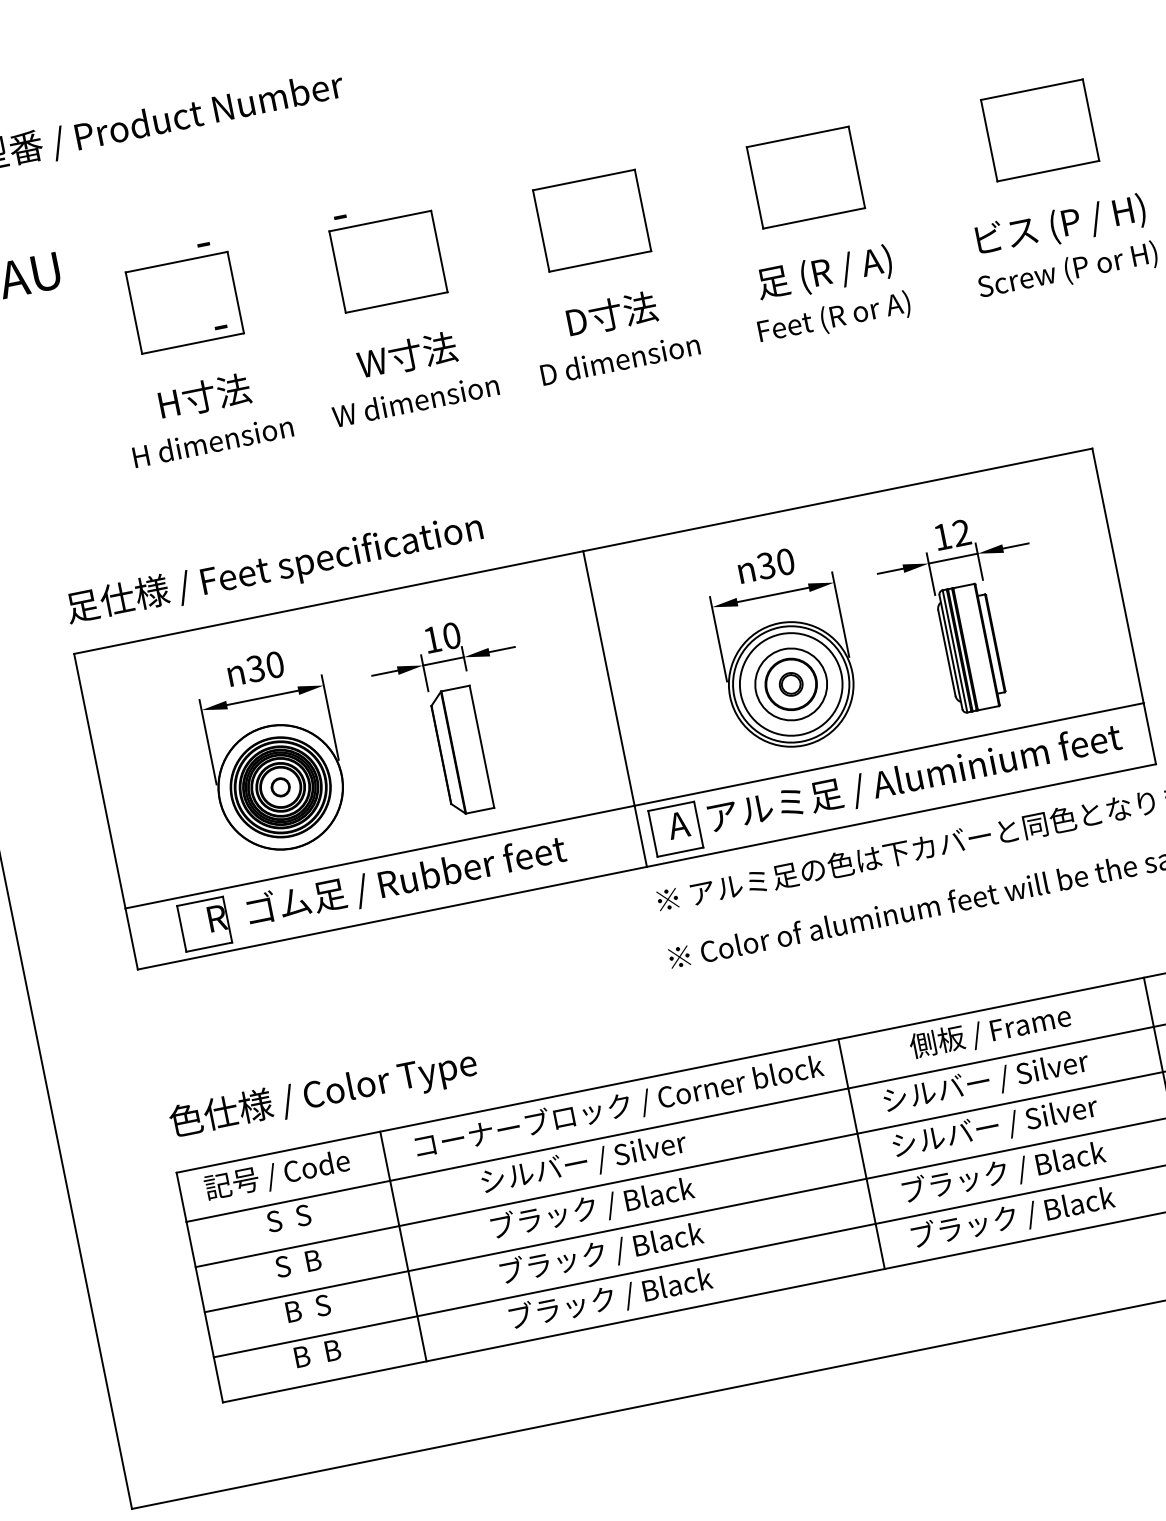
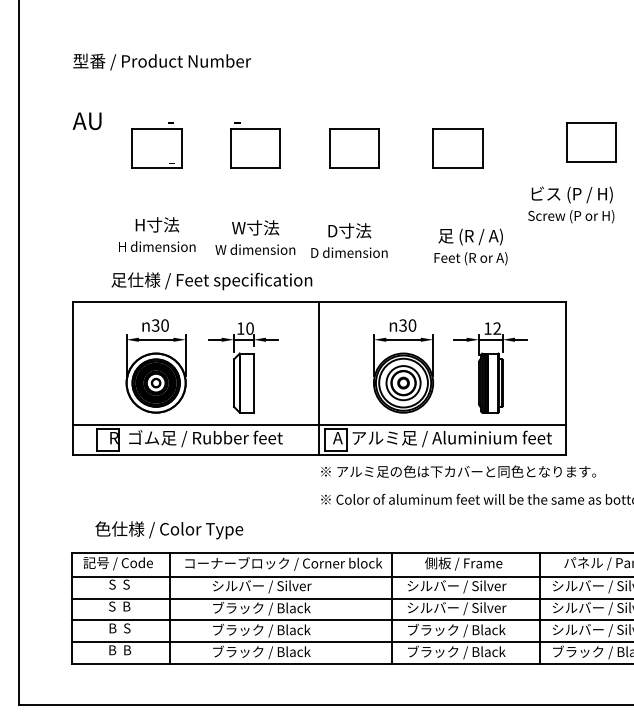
part: (1040, 130) -> (591, 142), moved
text: (828, 293) -> (470, 246), moved
text: (615, 334) -> (349, 240), moved
text: (410, 375) -> (255, 237), moved
text: (208, 416) -> (157, 234), moved
text: (274, 570) -> (211, 281), moved
text: (324, 1095) -> (169, 530), moved

